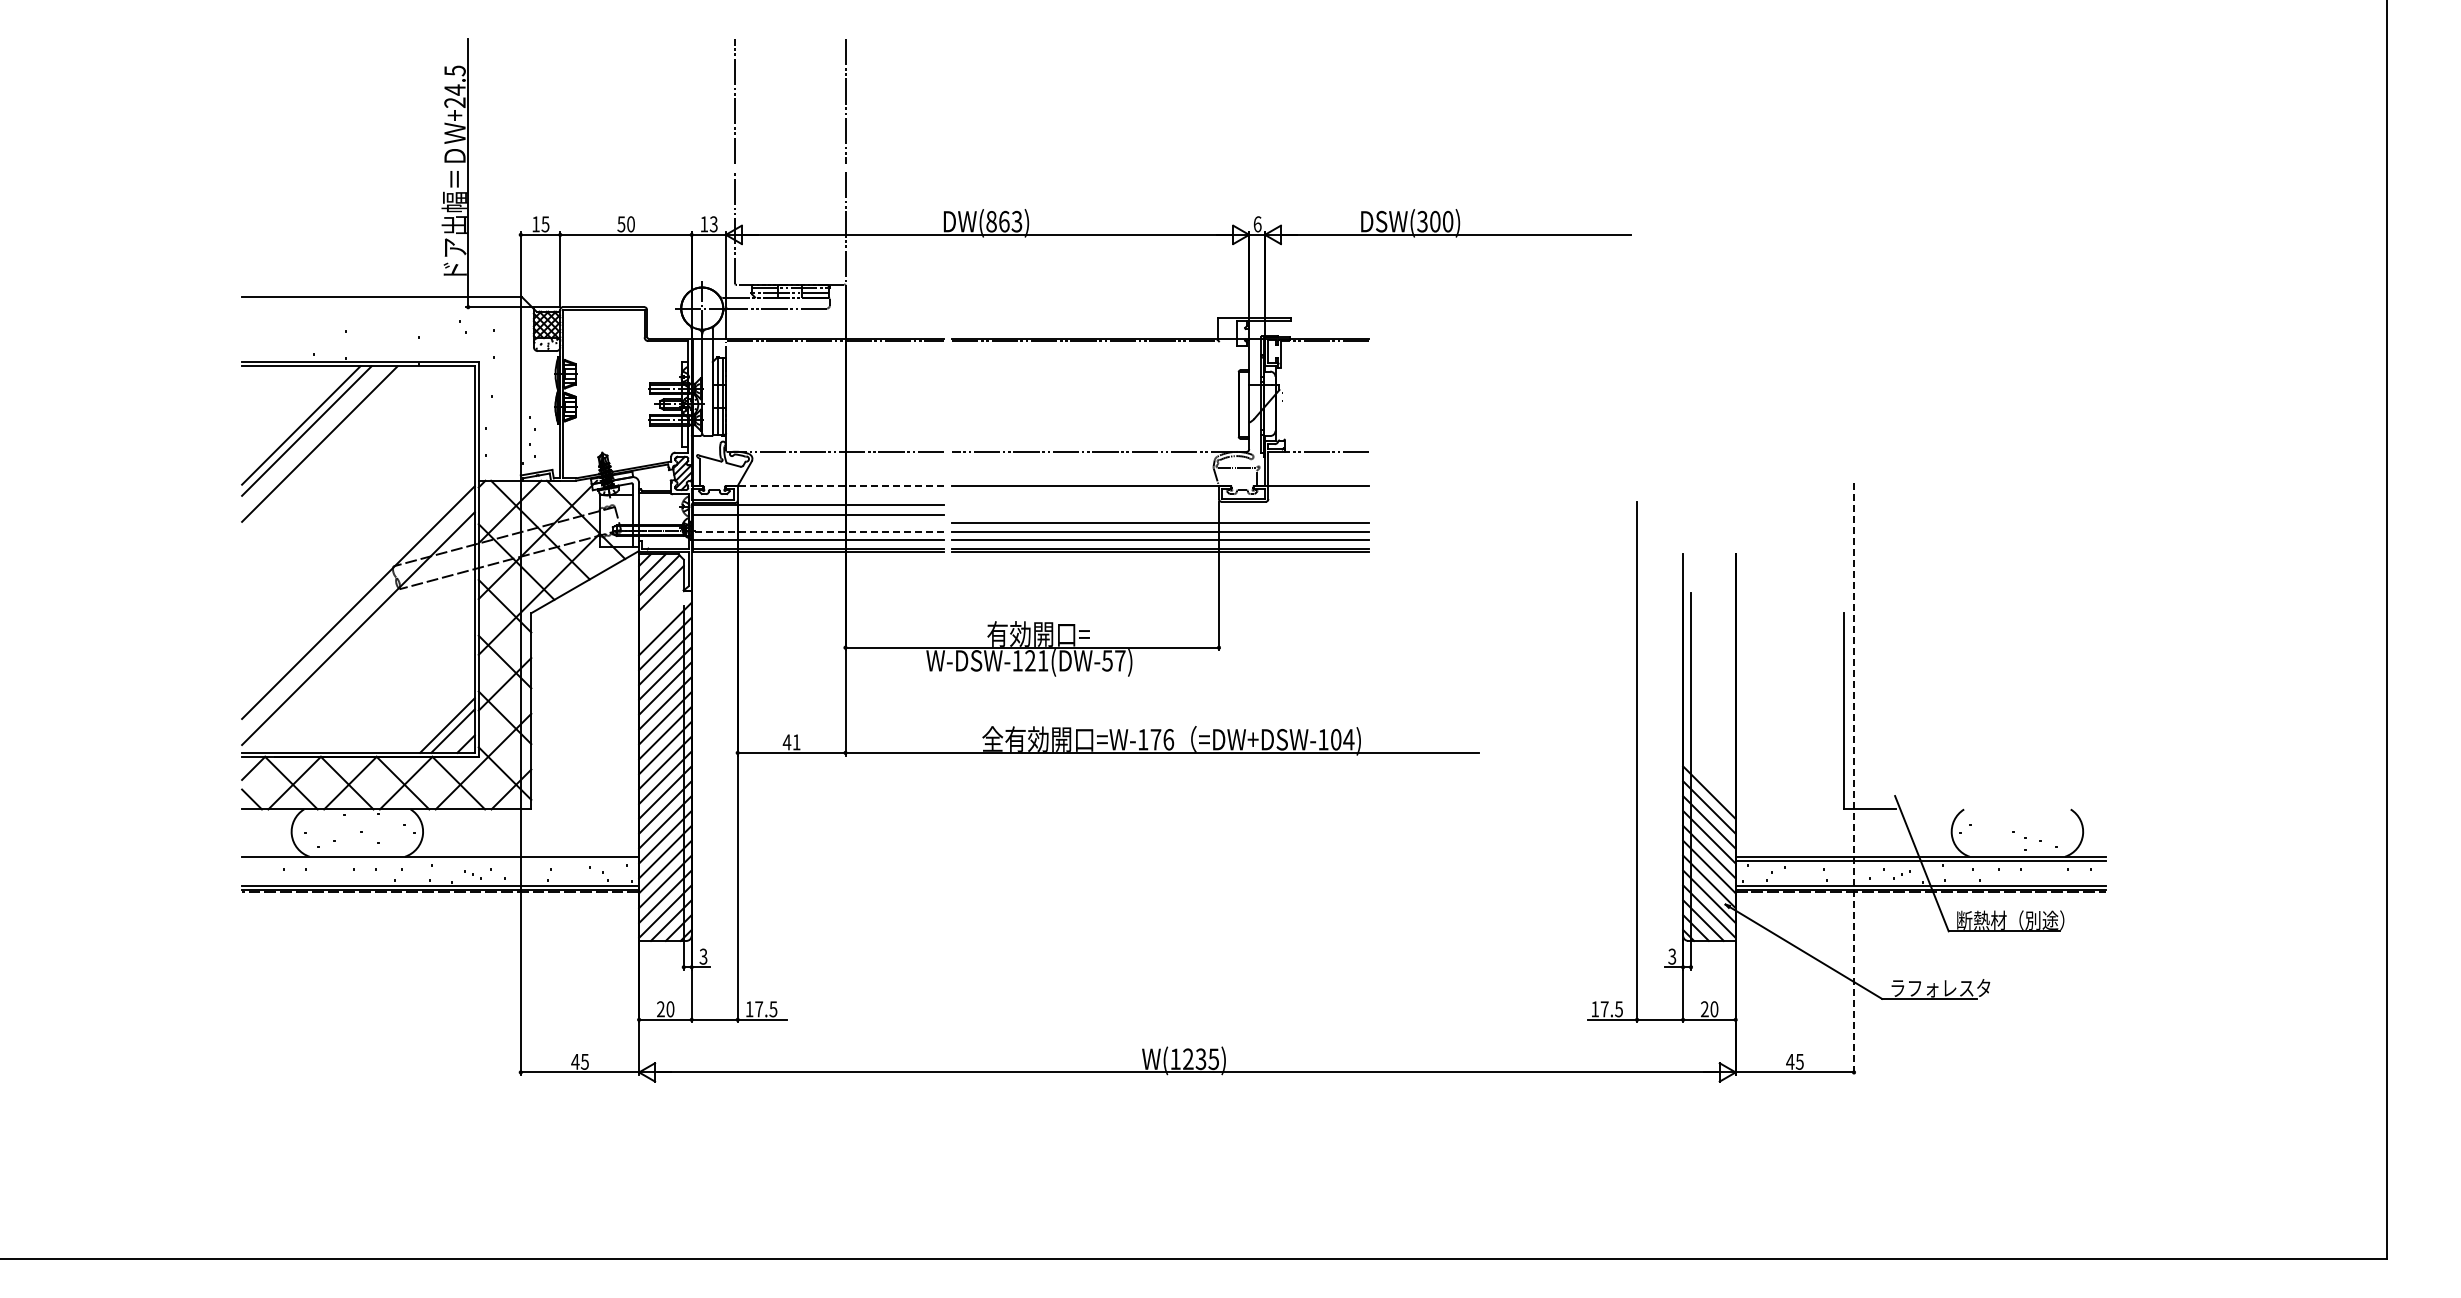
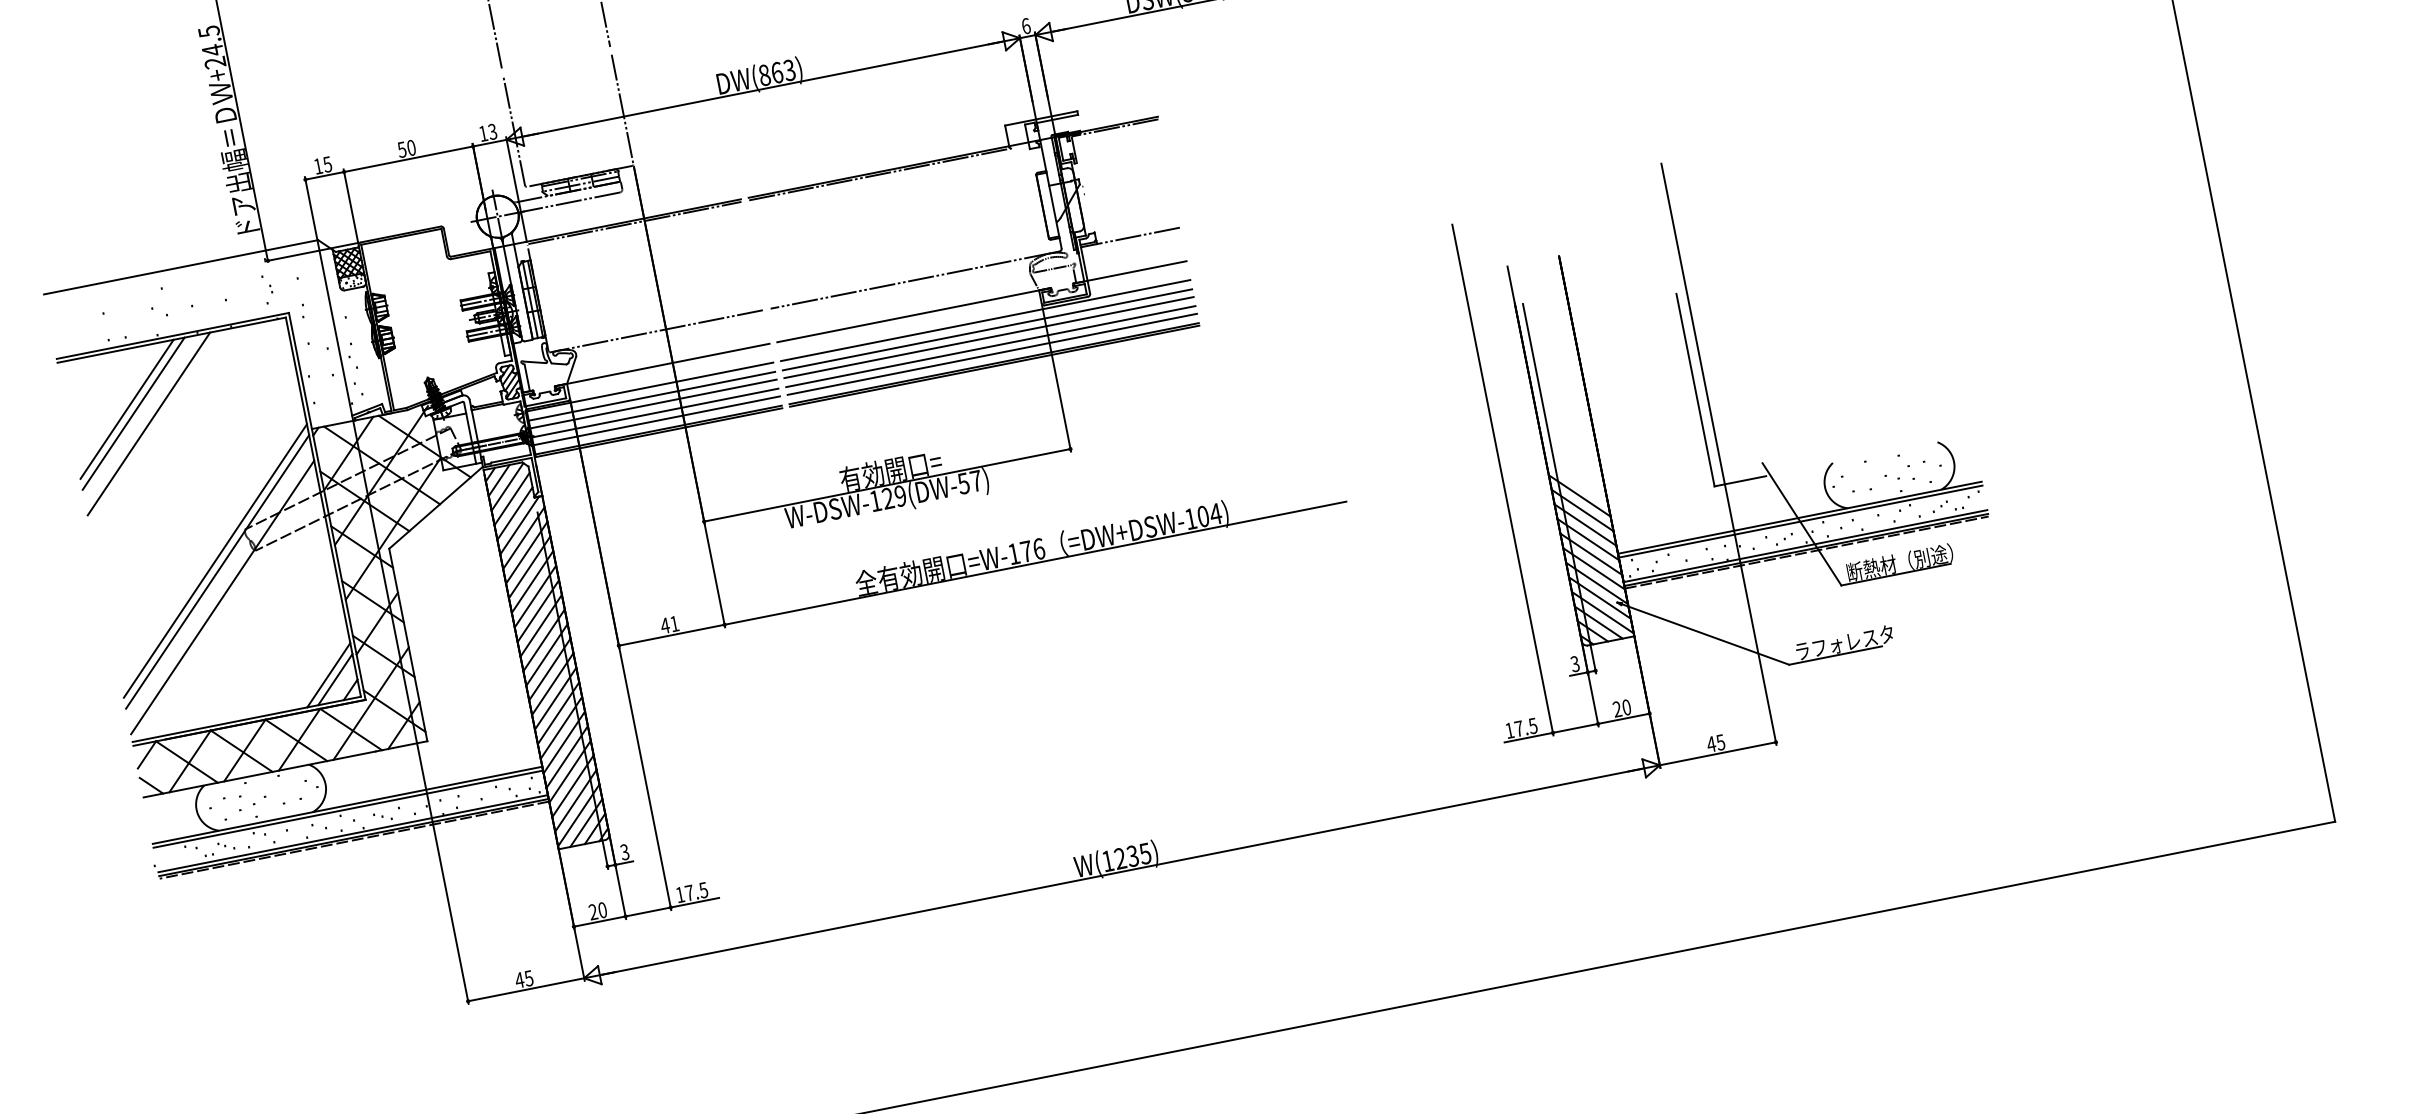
line: (834, 486) -> (662, 365), dashed -> solid
line: (1160, 505) -> (985, 320), added
line: (1160, 514) -> (987, 329), added
line: (818, 522) -> (653, 403), added
line: (818, 531) -> (655, 412), dashed -> solid
line: (358, 591) -> (215, 561), added
line: (661, 602) -> (514, 512), added
line: (663, 615) -> (519, 525), added
text: (1042, 660) -> (899, 495), W-DSW-121(DW-57) -> W-DSW-129(DW-57)
line: (1854, 779) -> (1719, 454), dashed -> solid
line: (440, 860) -> (348, 808), added

